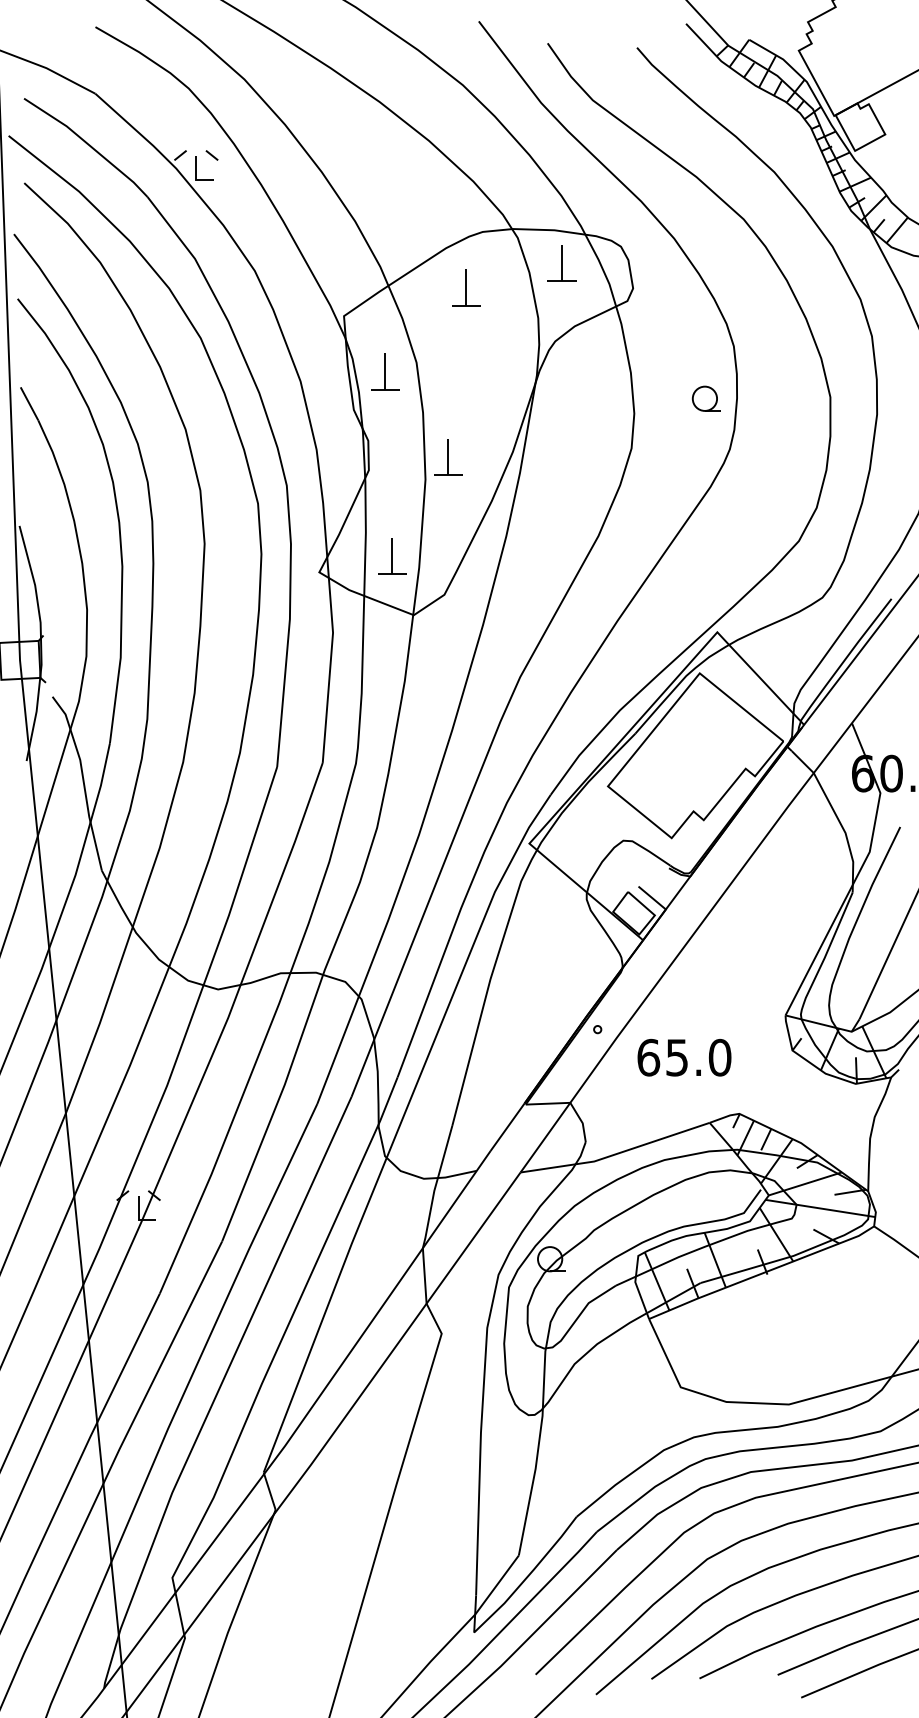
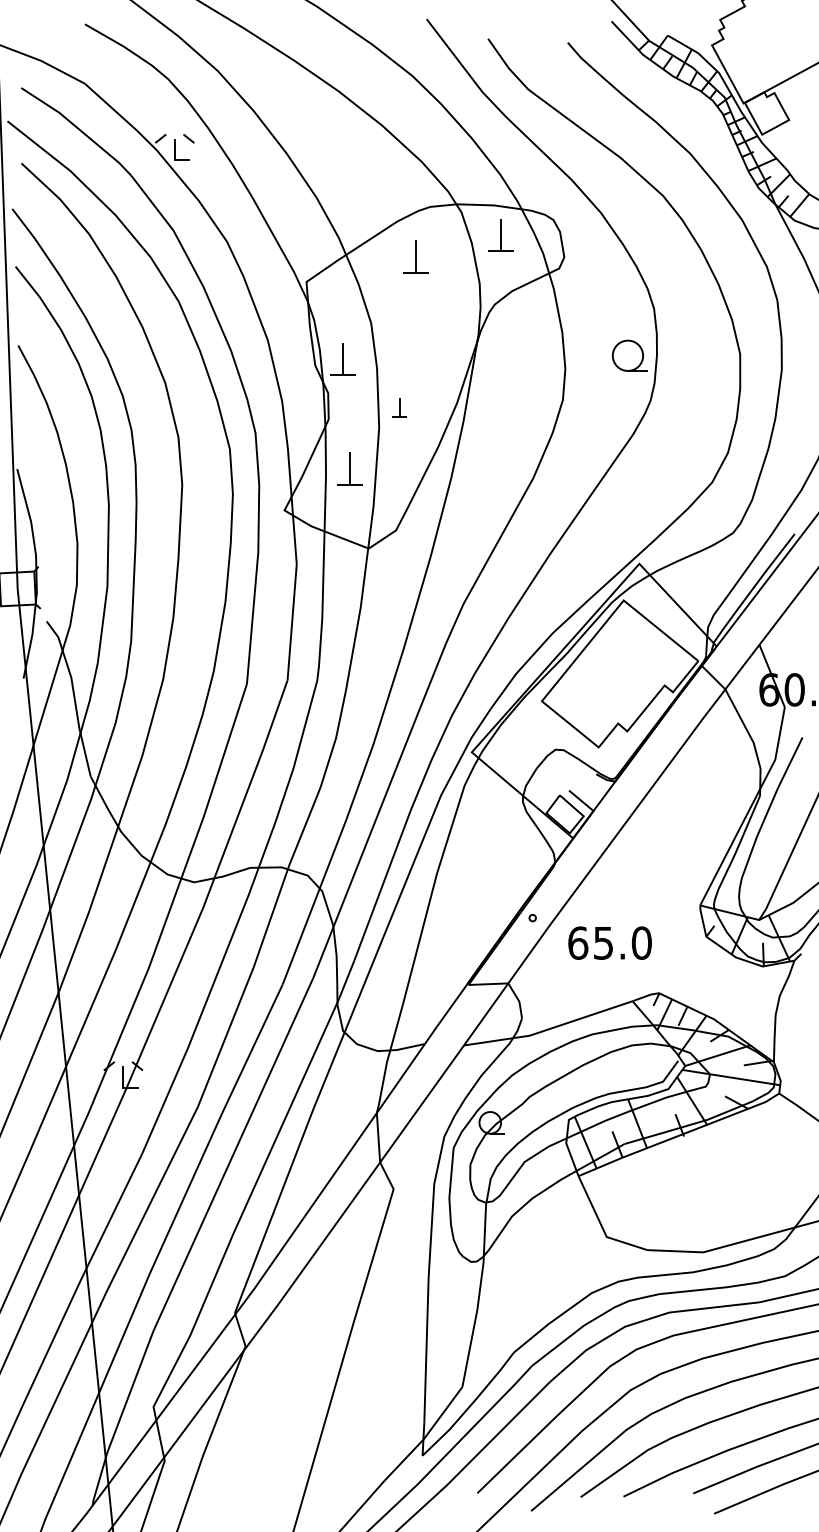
part: (385, 371) -> (343, 358), moved
part: (705, 398) -> (628, 355), size x1.4
part: (448, 457) -> (399, 408), size x0.6
part: (392, 556) -> (349, 468), moved

